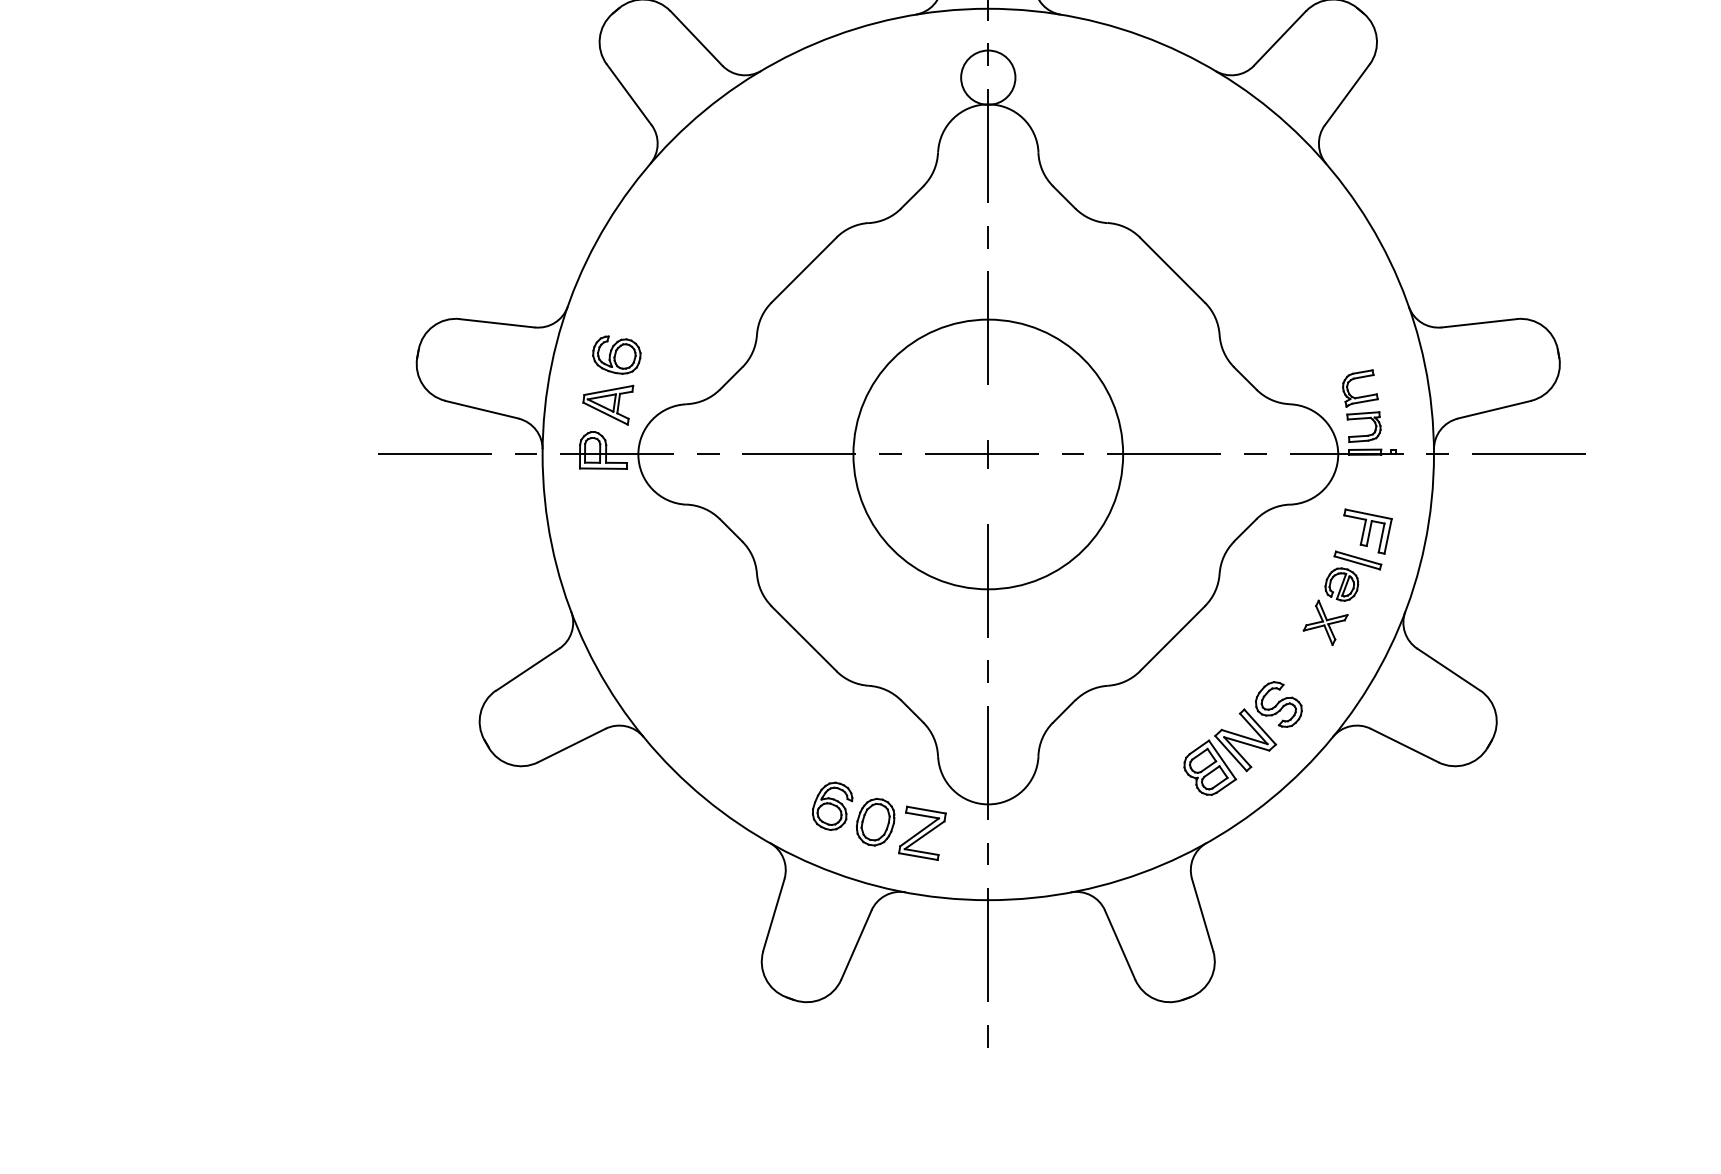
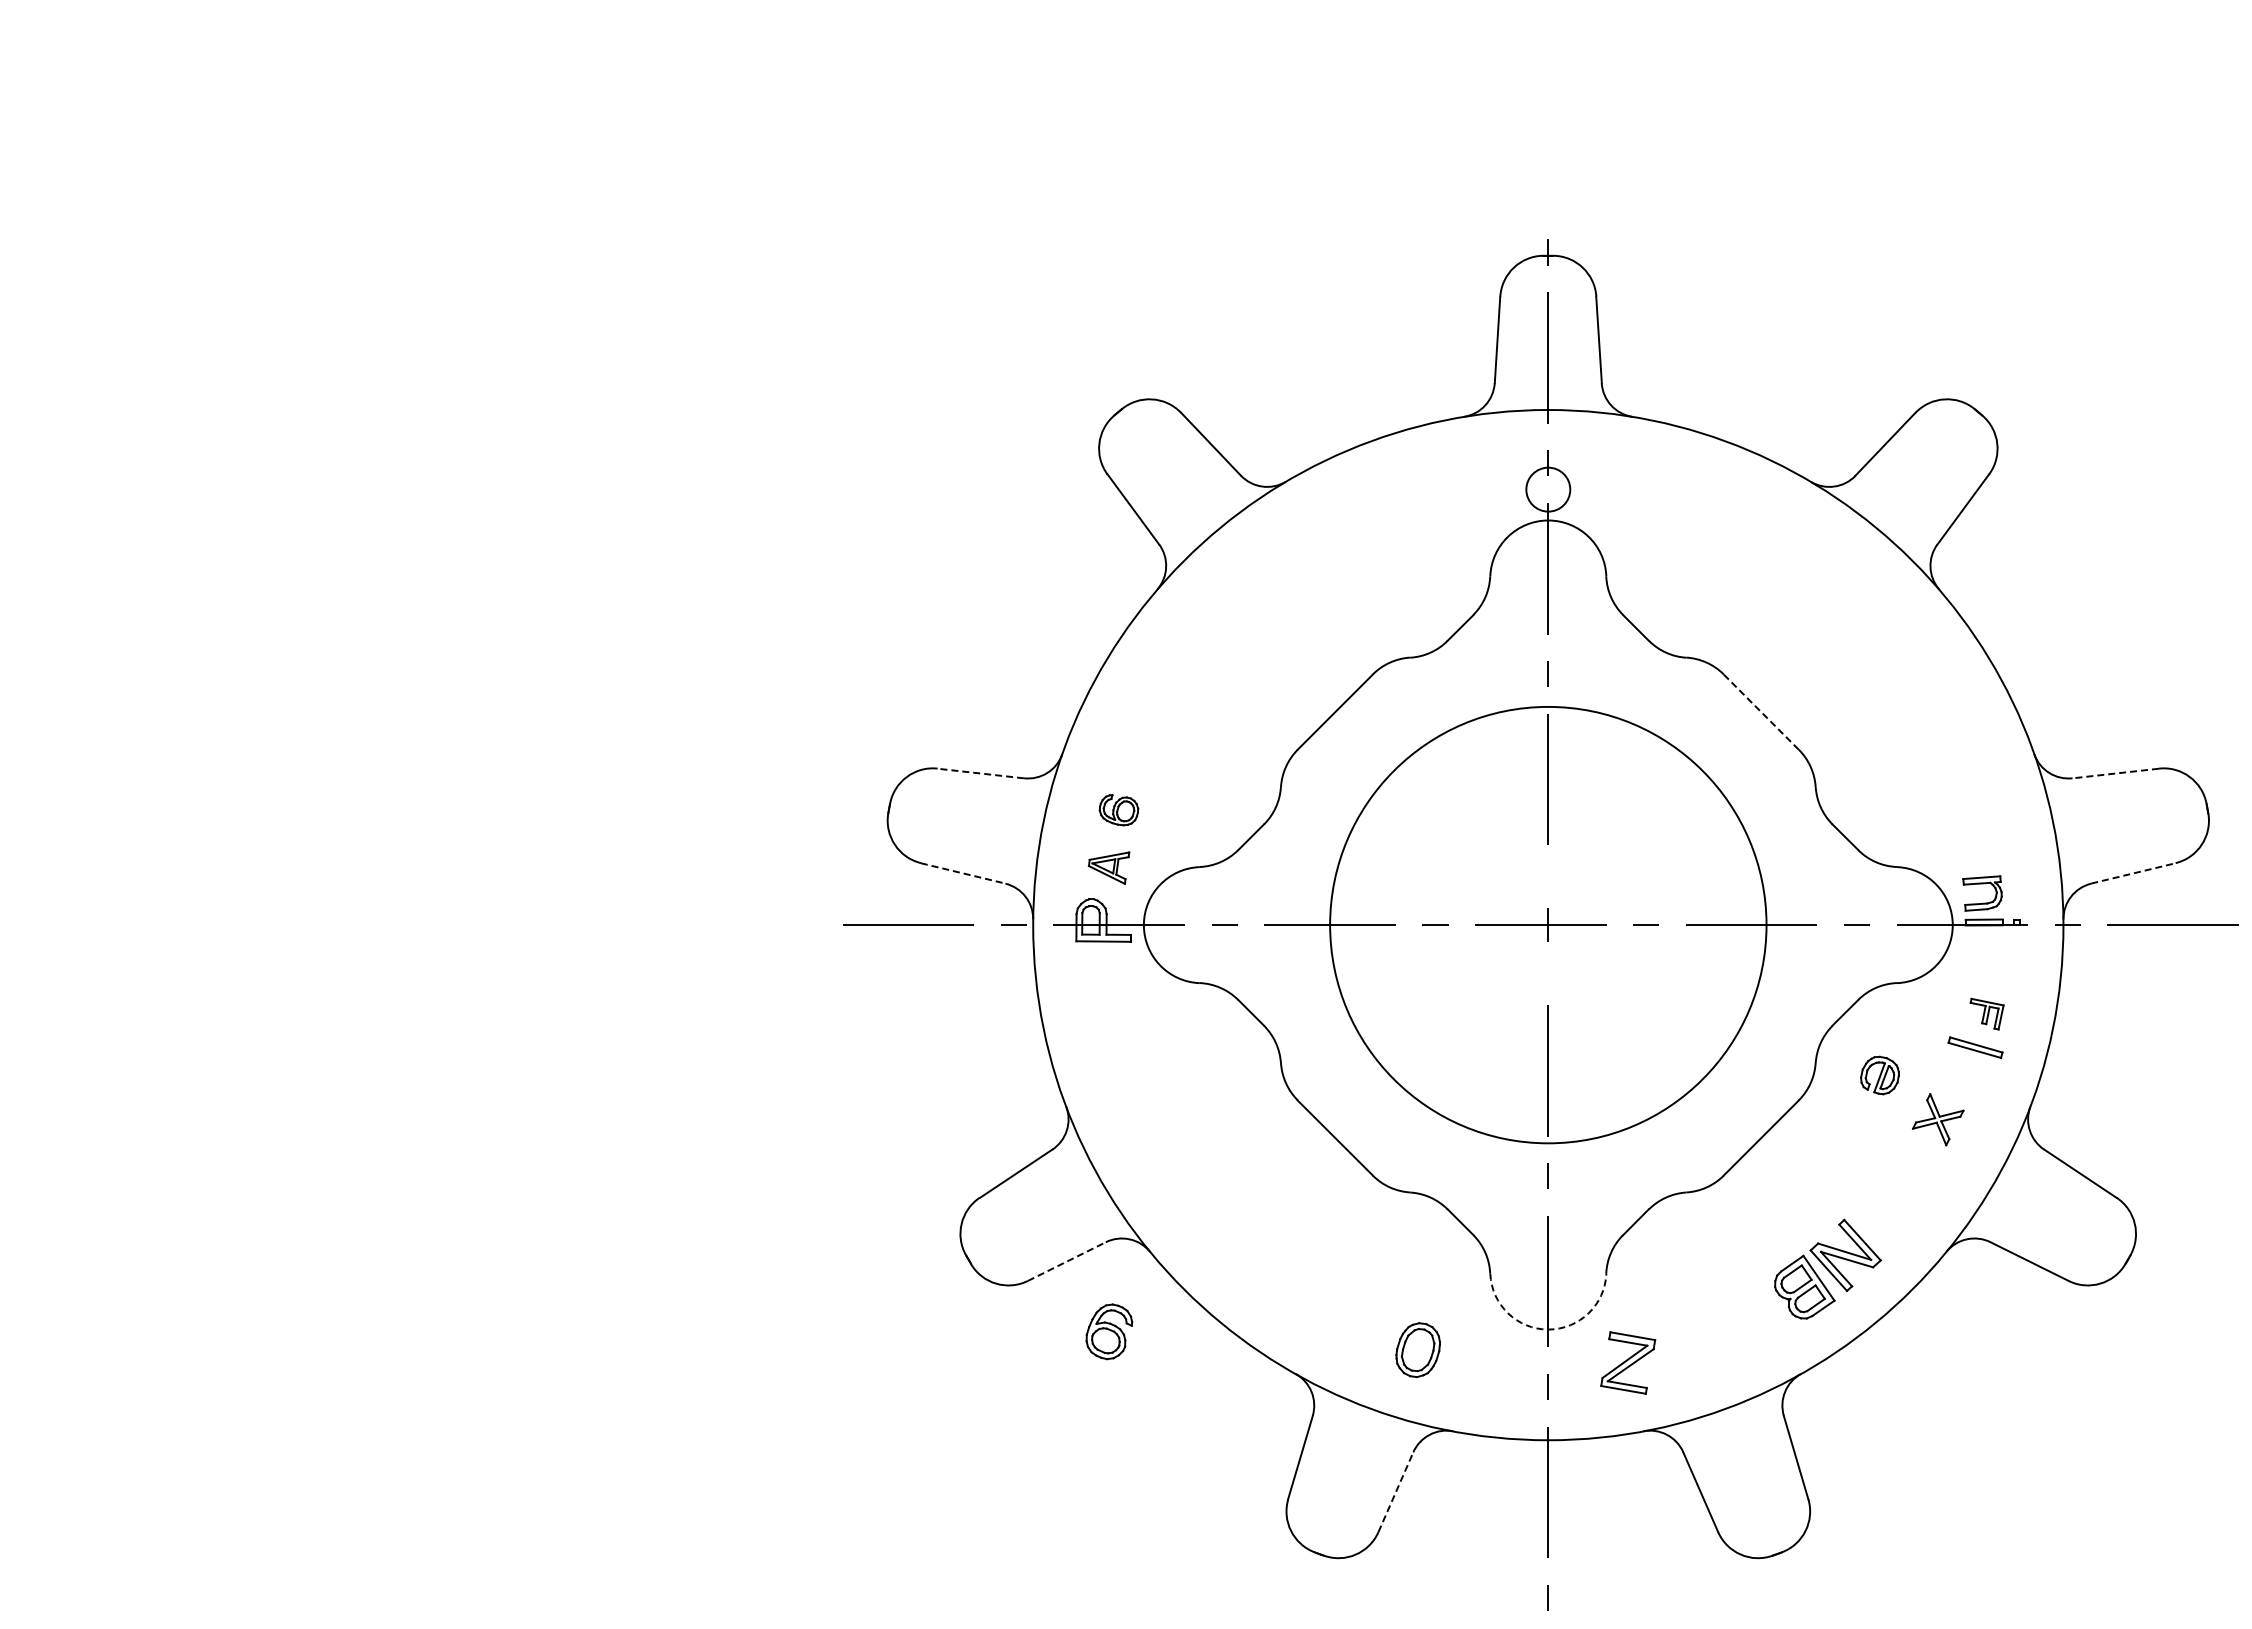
circle: (987, 77) -> (1547, 489), size x0.7
line: (1171, 269) -> (1760, 711), solid -> dashed
line: (497, 323) -> (980, 773), solid -> dashed
line: (1479, 323) -> (2115, 773), solid -> dashed
part: (616, 354) -> (1118, 809), size x0.7
part: (1362, 395) -> (1980, 857), removed
part: (607, 404) -> (1108, 867), size x0.7
line: (482, 409) -> (963, 873), solid -> dashed
line: (1494, 409) -> (2133, 873), solid -> dashed
circle: (988, 453) -> (1548, 924), size x1.4
part: (1367, 530) -> (1986, 1013), size x0.6
part: (1341, 584) -> (1879, 1075), moved
part: (1278, 703) -> (1883, 1213), removed
line: (572, 745) -> (1067, 1261), solid -> dashed
arc: (988, 804) -> (1548, 1329), solid -> dashed
part: (832, 806) -> (1109, 1331), moved
part: (922, 832) -> (1628, 1362), moved
line: (856, 944) -> (1396, 1491), solid -> dashed

